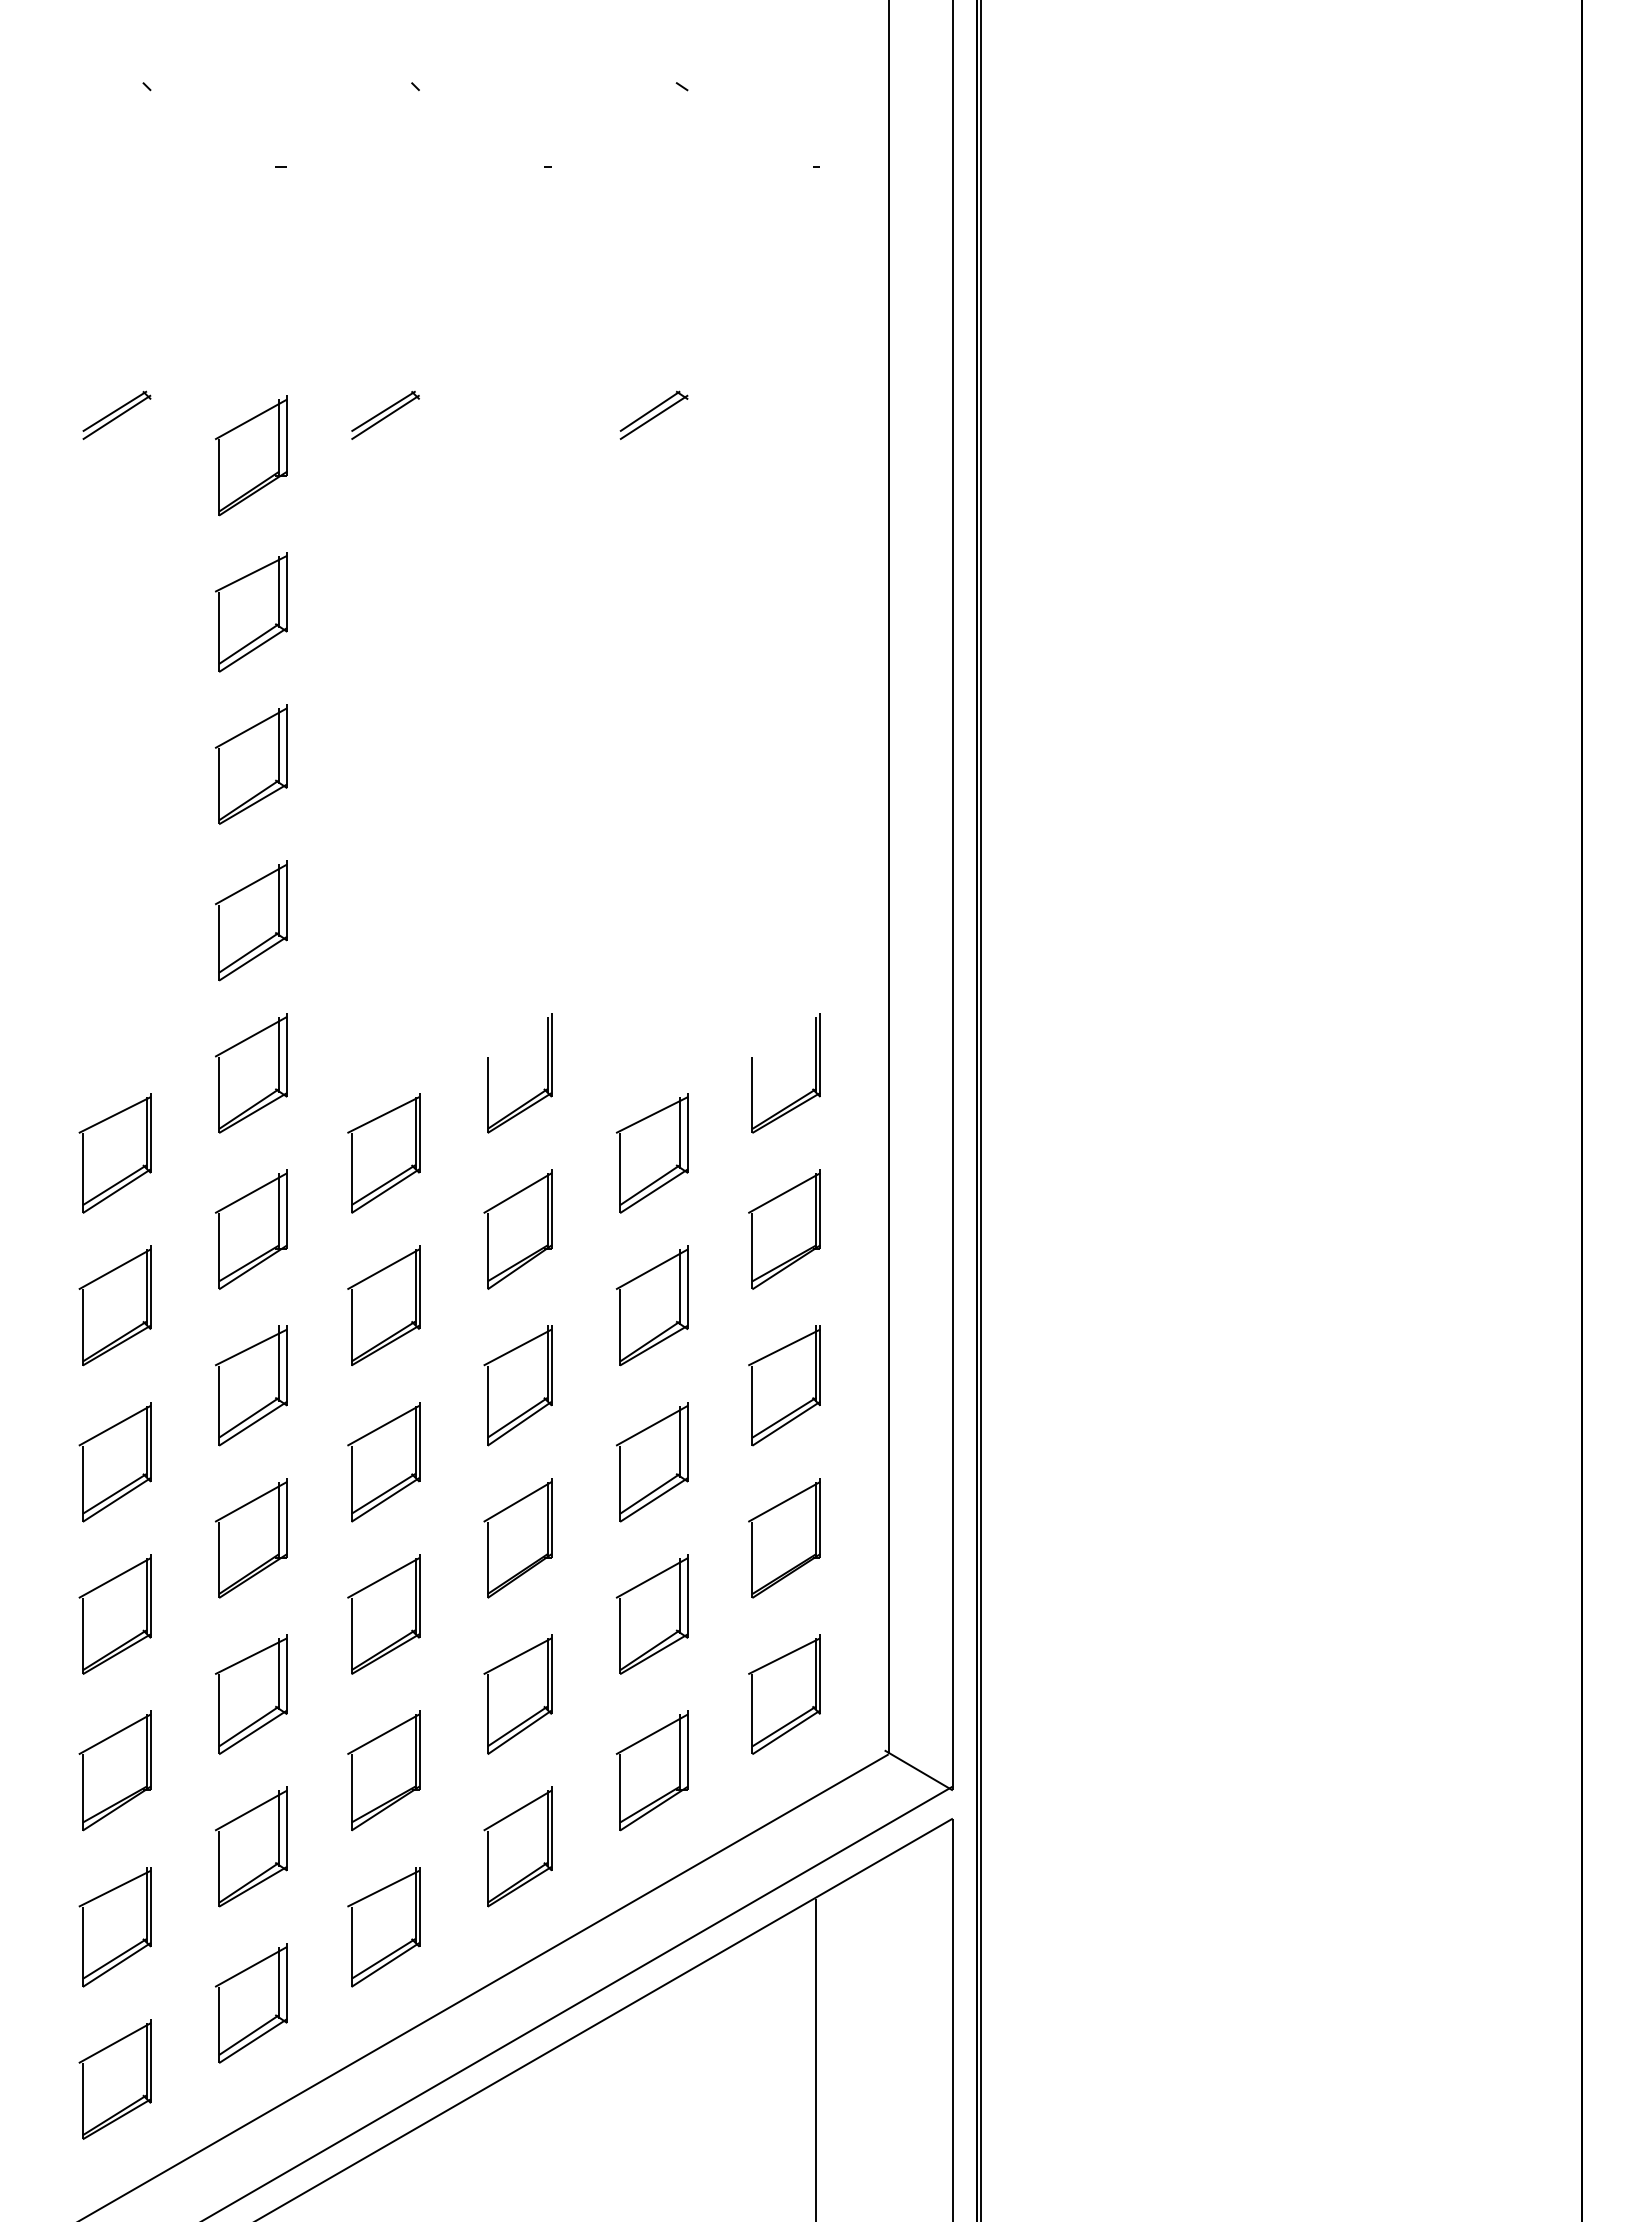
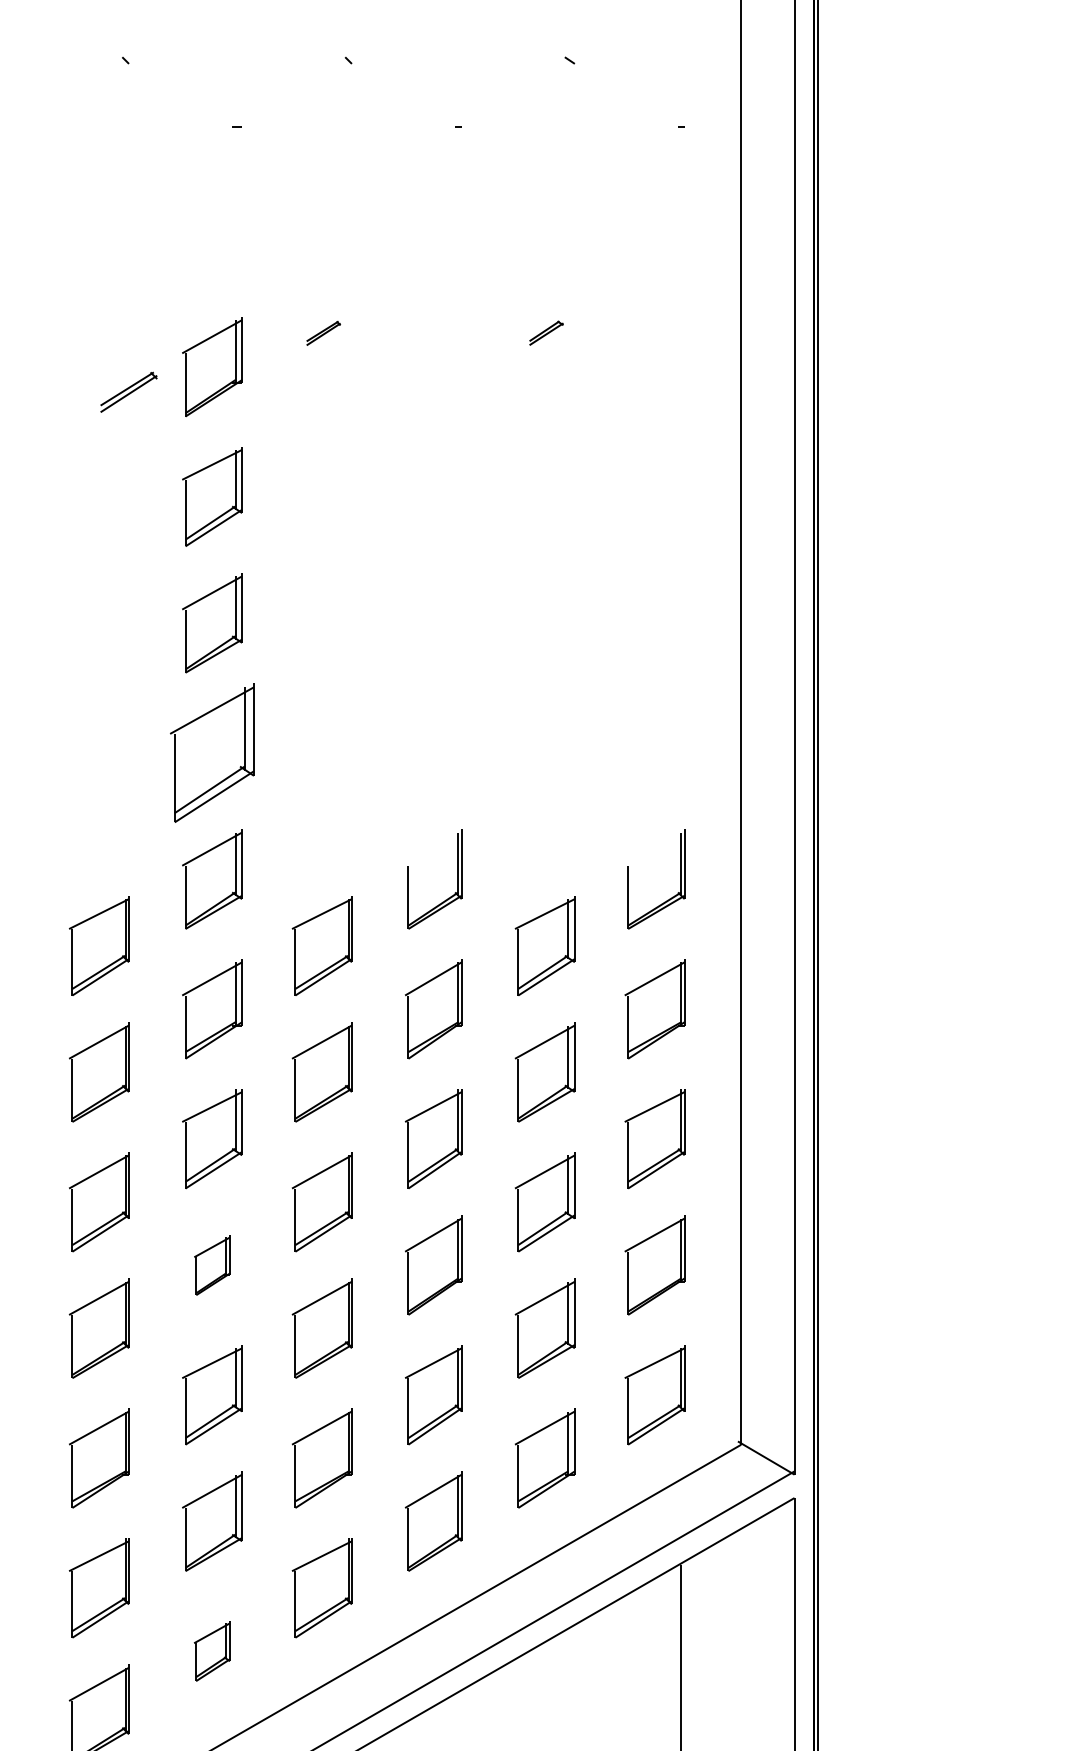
part: (116, 414) -> (128, 391), moved
part: (653, 414) -> (546, 332), size x0.6
part: (385, 415) -> (323, 333), size x0.6
part: (251, 920) -> (212, 752), size x1.4
part: (251, 1538) -> (212, 1265), size x0.6
part: (250, 2003) -> (211, 1651), size x0.6

